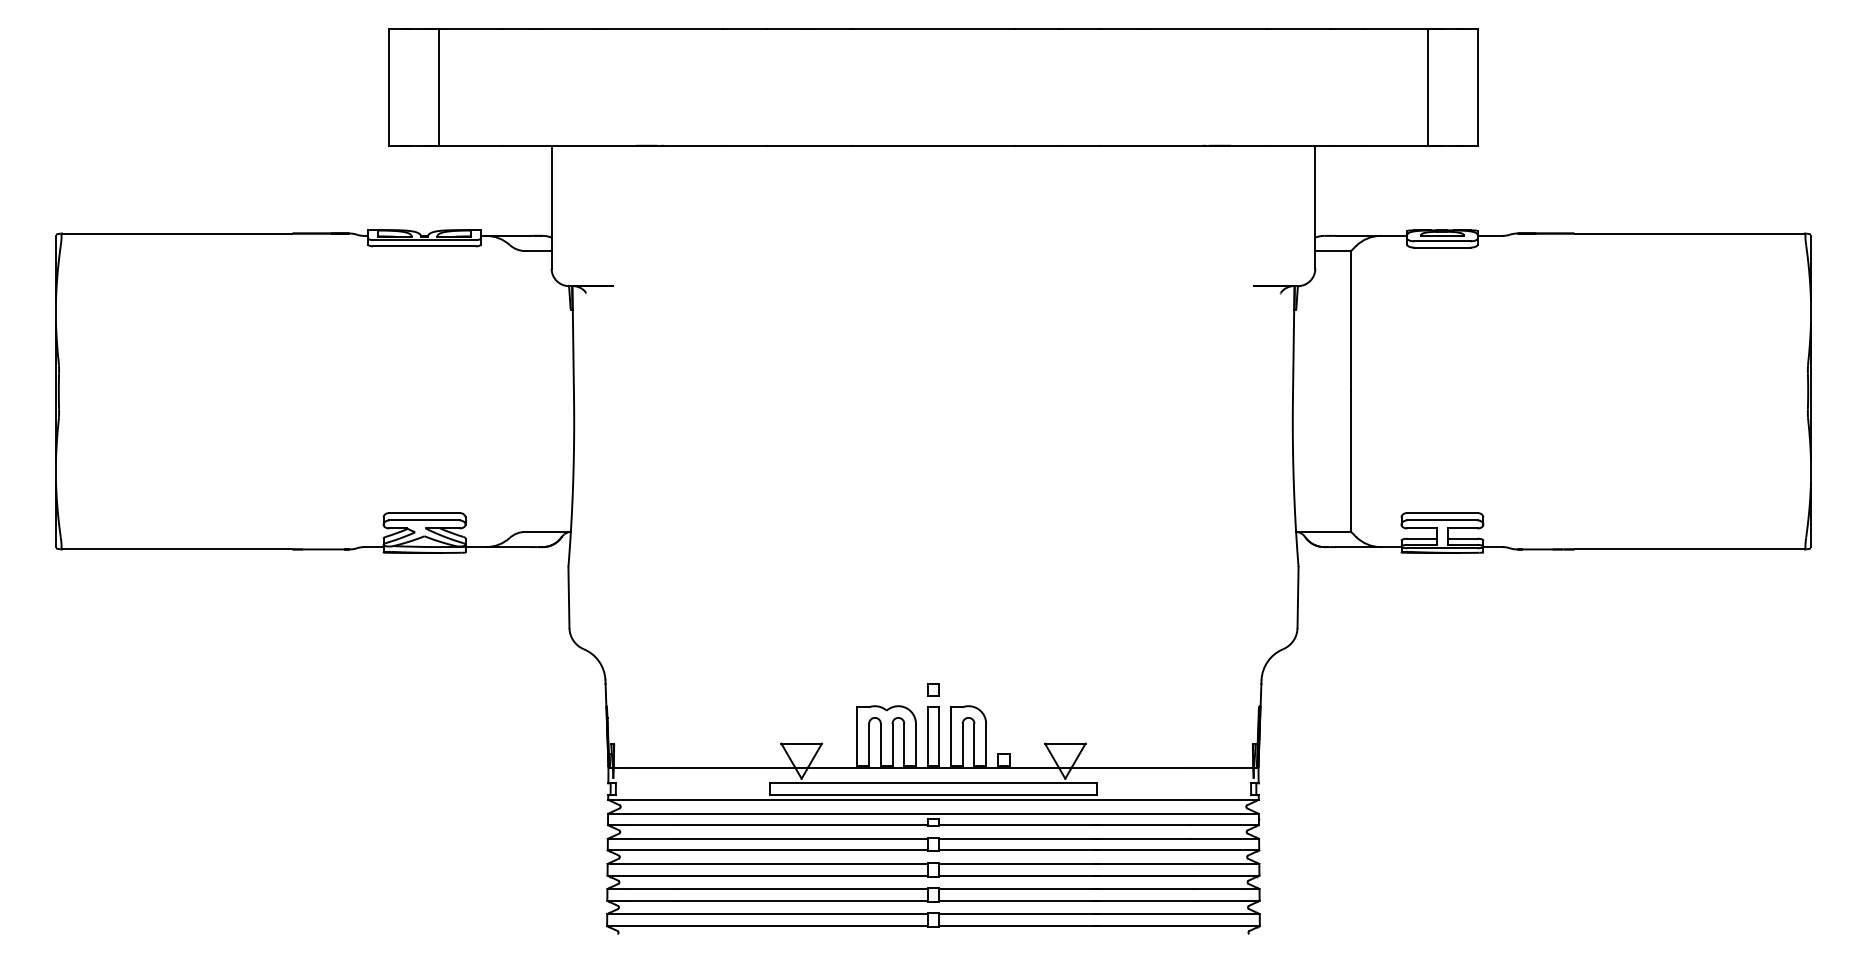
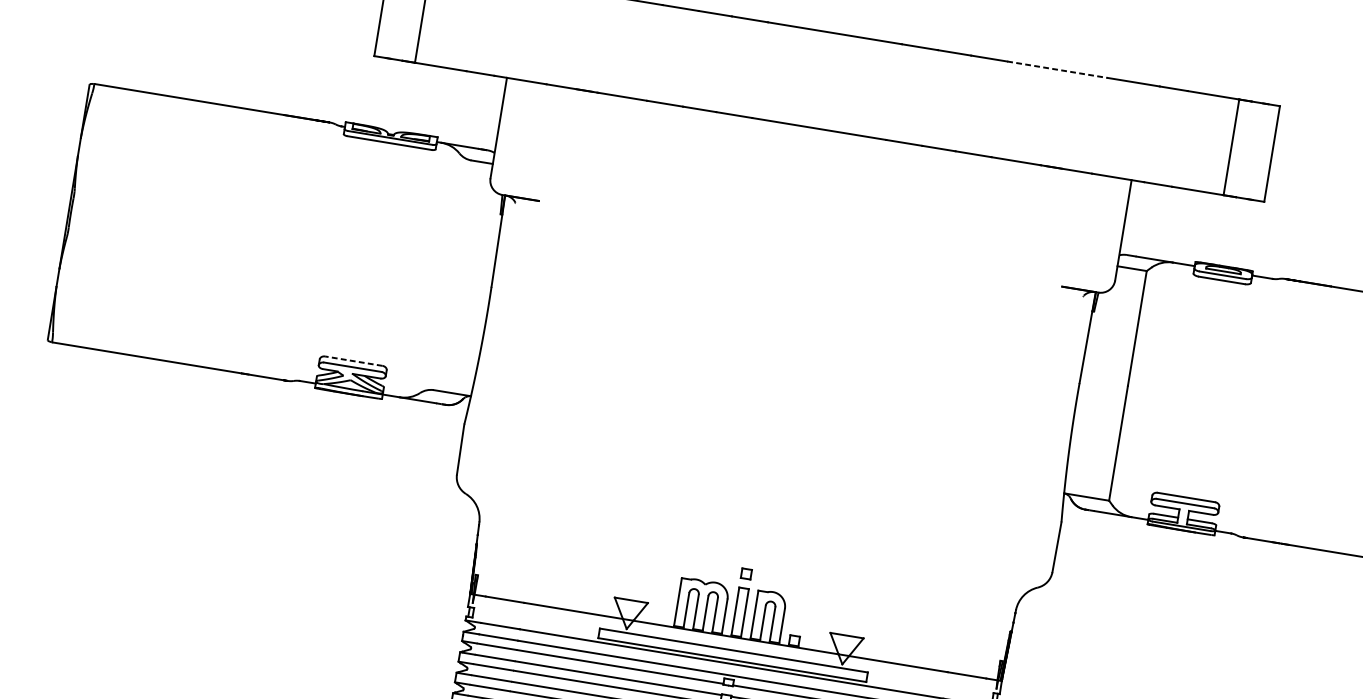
line: (1206, 28) -> (1058, 69), solid -> dashed
line: (424, 513) -> (353, 361), solid -> dashed

